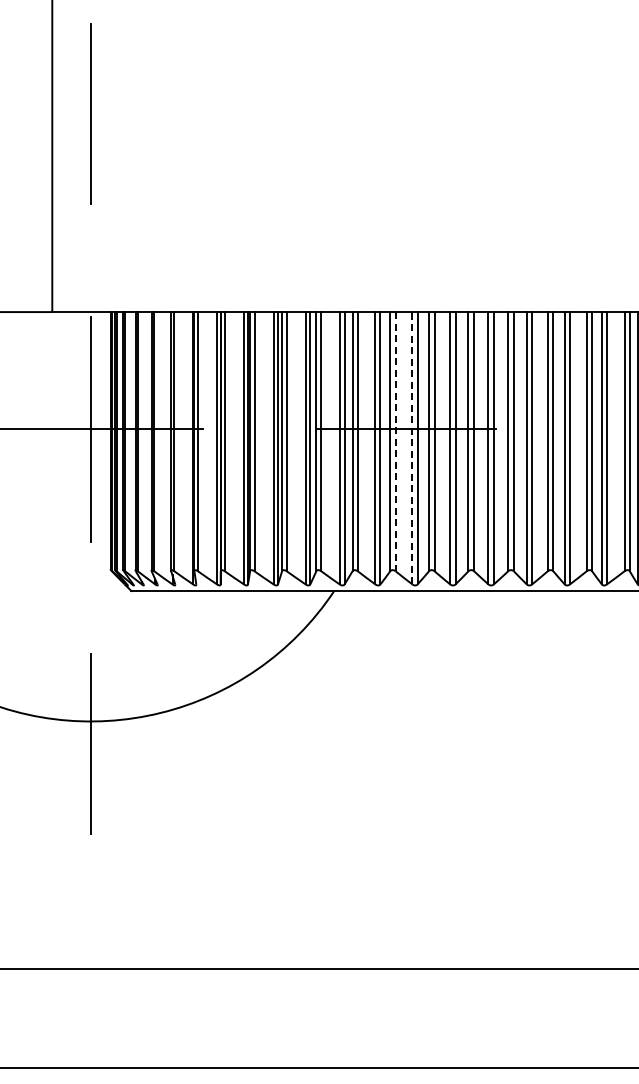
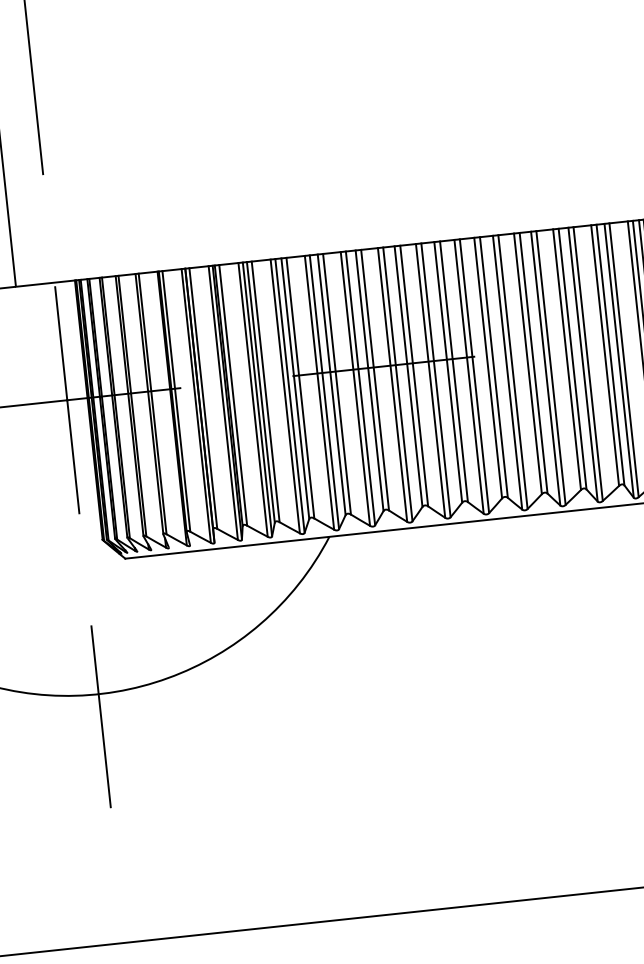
line: (395, 441) -> (374, 380), dashed -> solid
line: (412, 447) -> (392, 384), dashed -> solid

